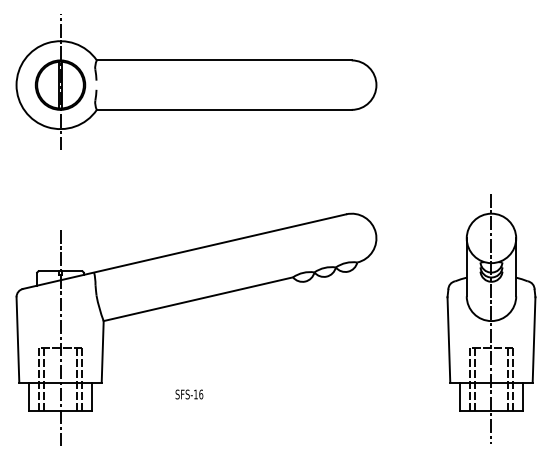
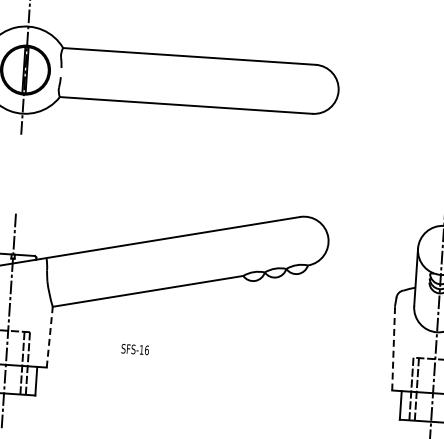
line: (448, 339) -> (393, 347), solid -> dashed
line: (102, 351) -> (49, 336), solid -> dashed
text: (189, 394) -> (135, 349), moved

